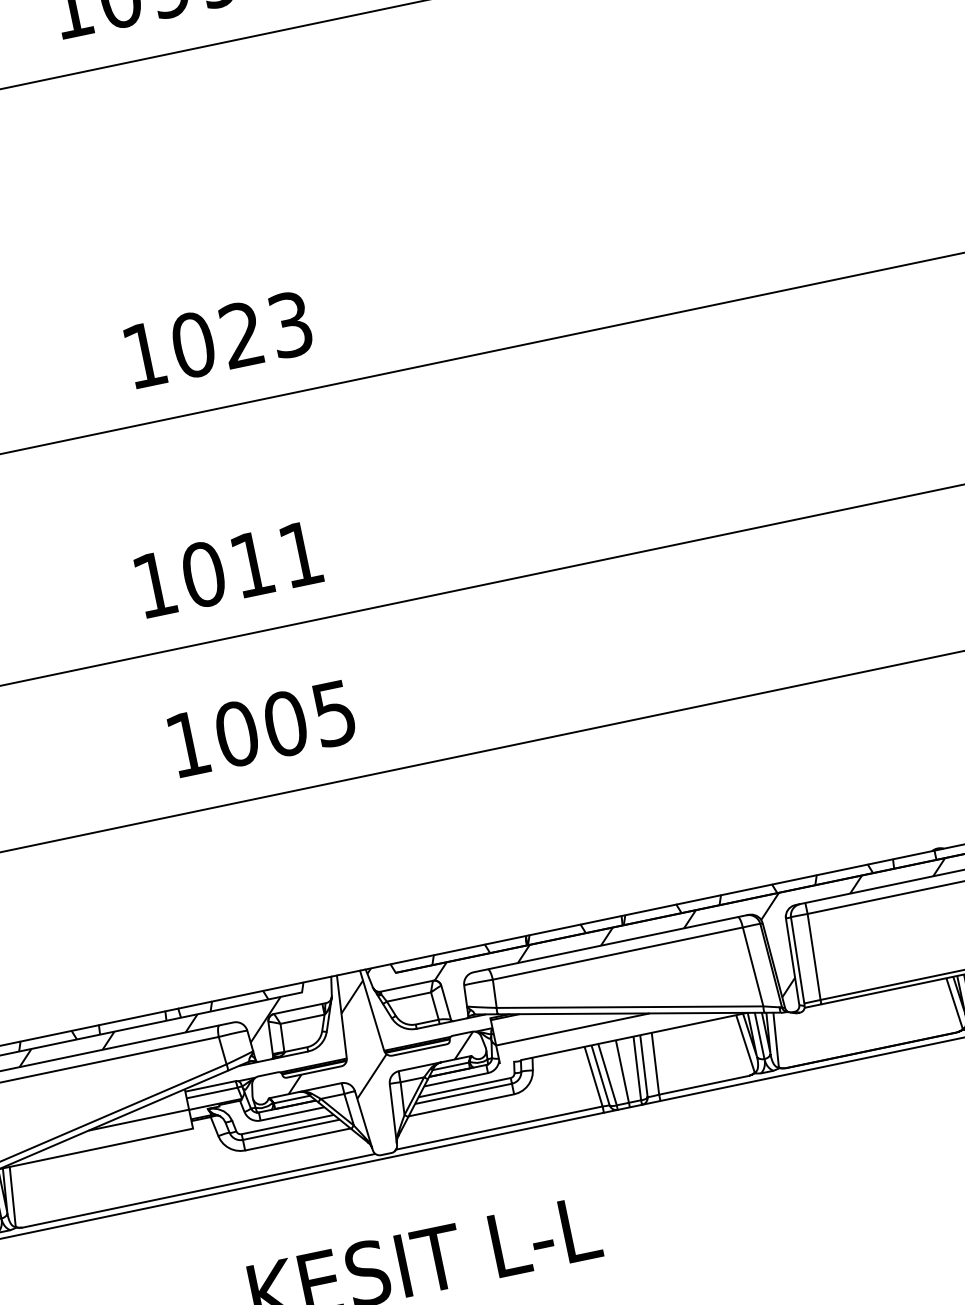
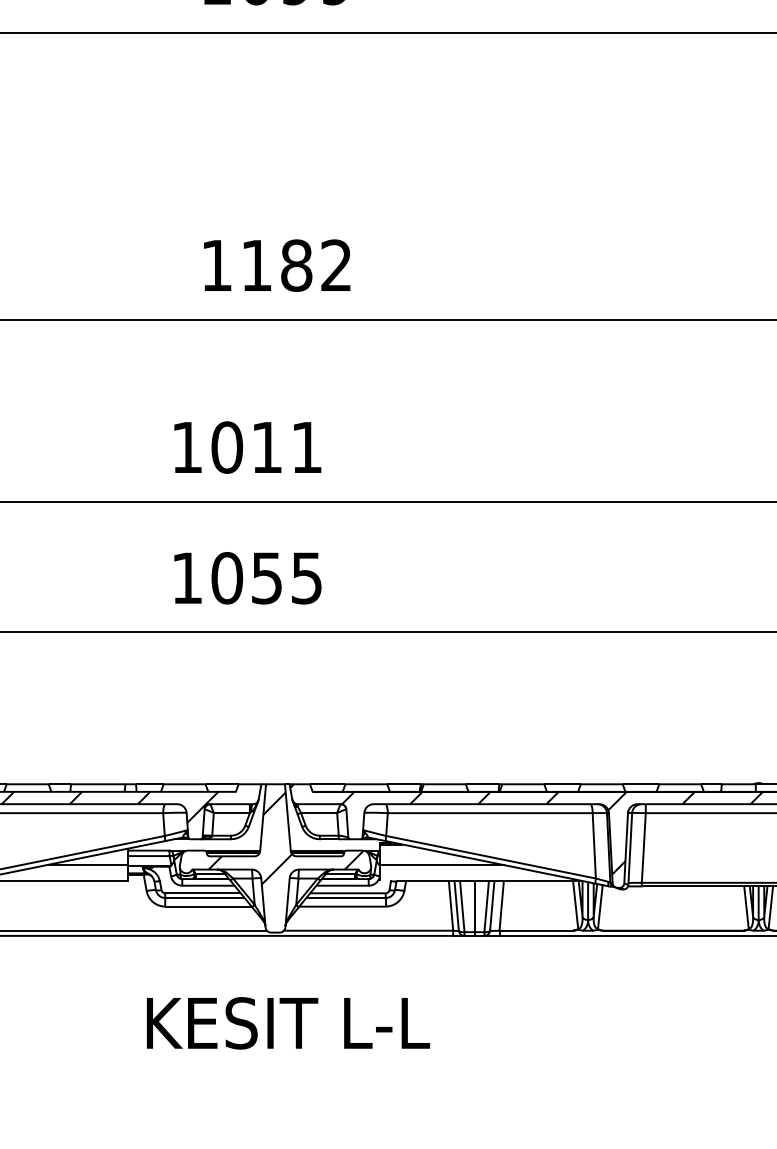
text: (241, 334) -> (296, 265), 1023 -> 1182
text: (285, 724) -> (266, 578), 1005 -> 1055

